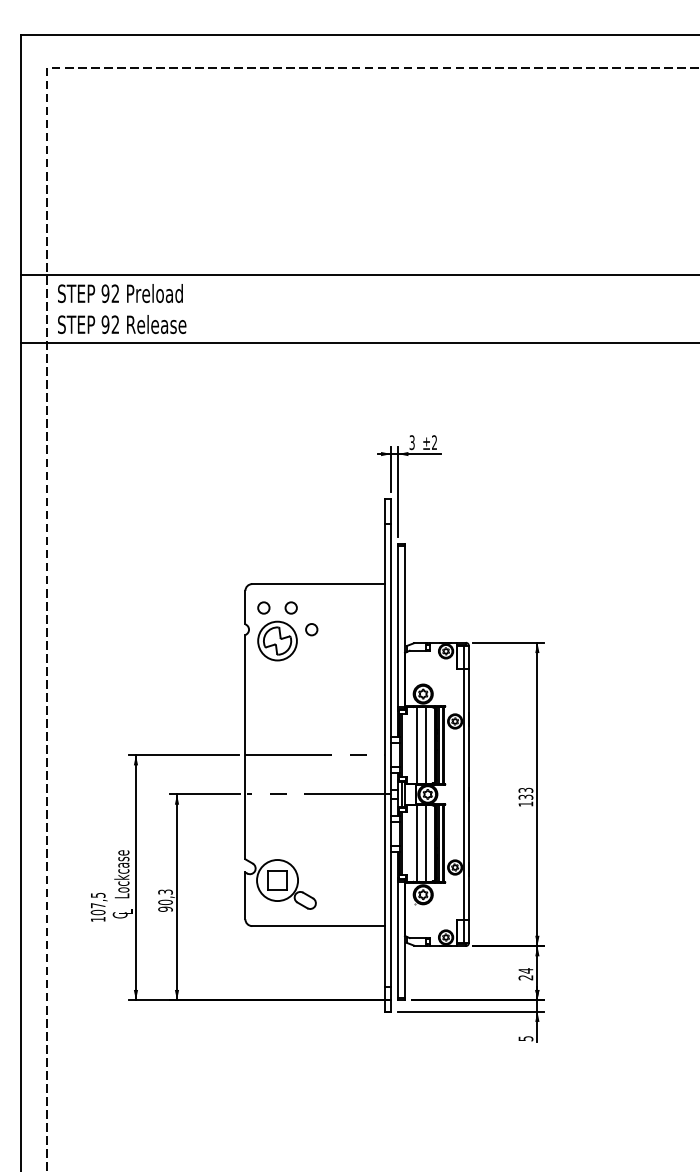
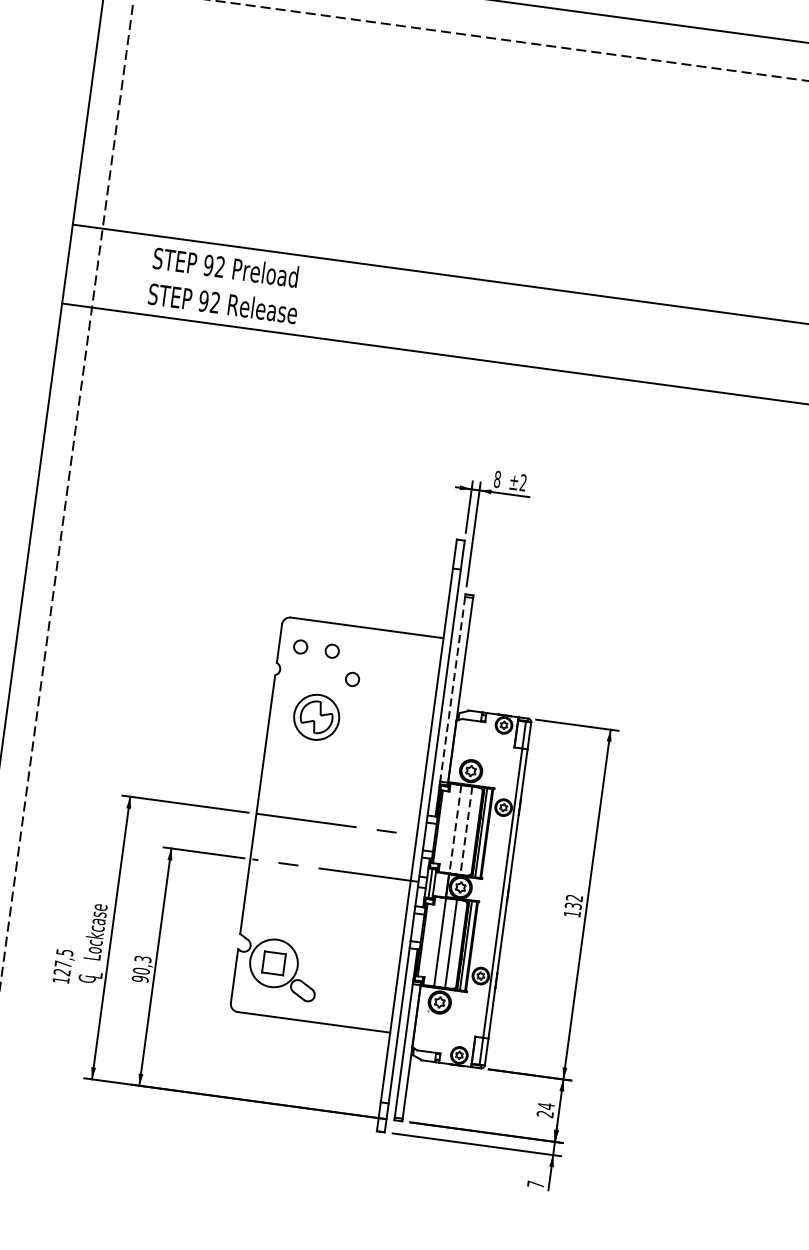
text: (122, 308) -> (225, 285), moved
text: (411, 442) -> (496, 479), 3 -> 8
line: (398, 627) -> (452, 690), solid -> dashed
part: (277, 640) -> (316, 716), moved
line: (416, 745) -> (455, 829), solid -> dashed
line: (426, 745) -> (466, 830), solid -> dashed
text: (526, 789) -> (575, 897), 133 -> 132
text: (97, 912) -> (61, 972), 107,5 -> 127,5
text: (525, 1038) -> (535, 1184), 5 -> 7

